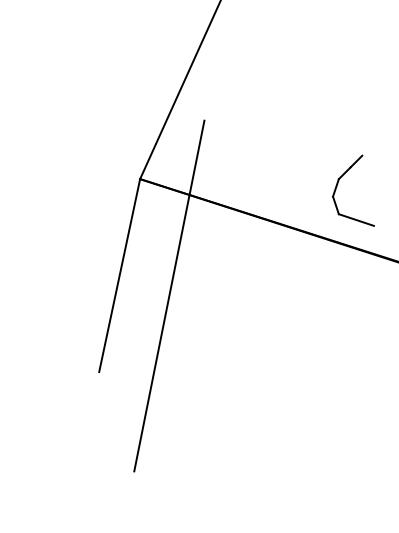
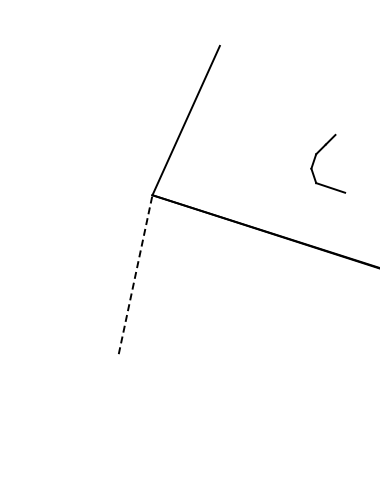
part: (338, 186) -> (315, 160), moved
line: (119, 275) -> (135, 274), solid -> dashed
line: (169, 295) -> (176, 291), removed

